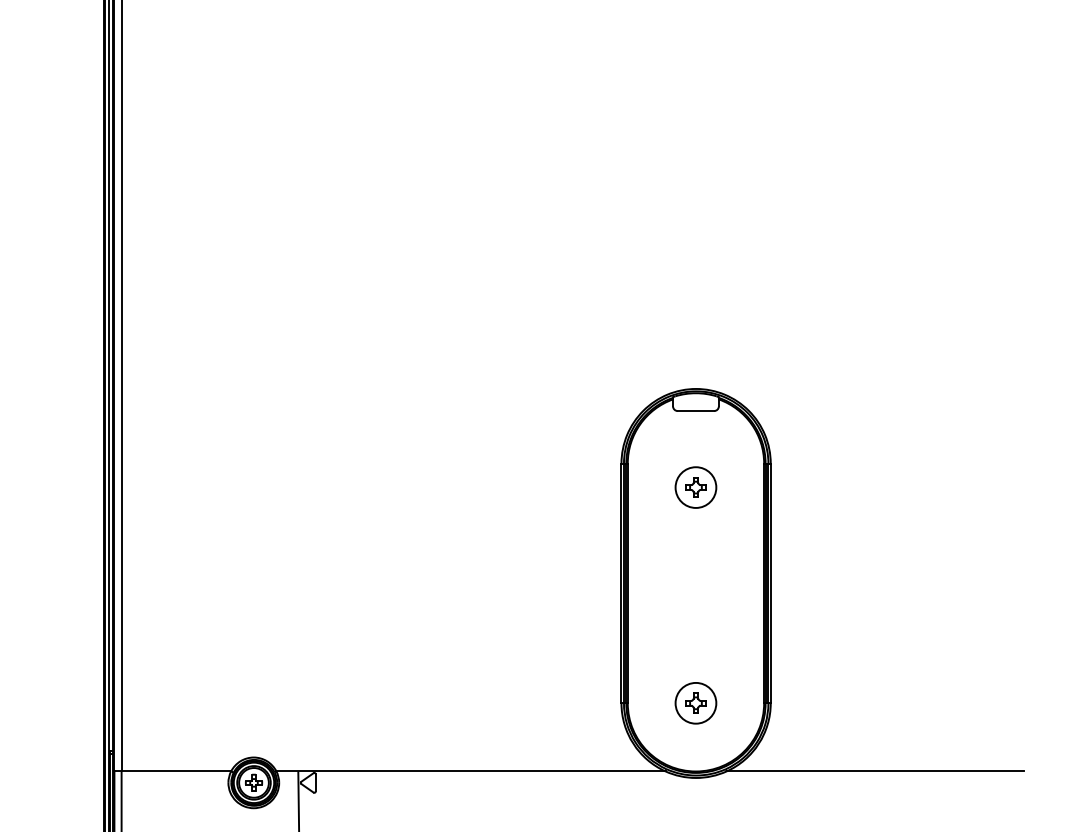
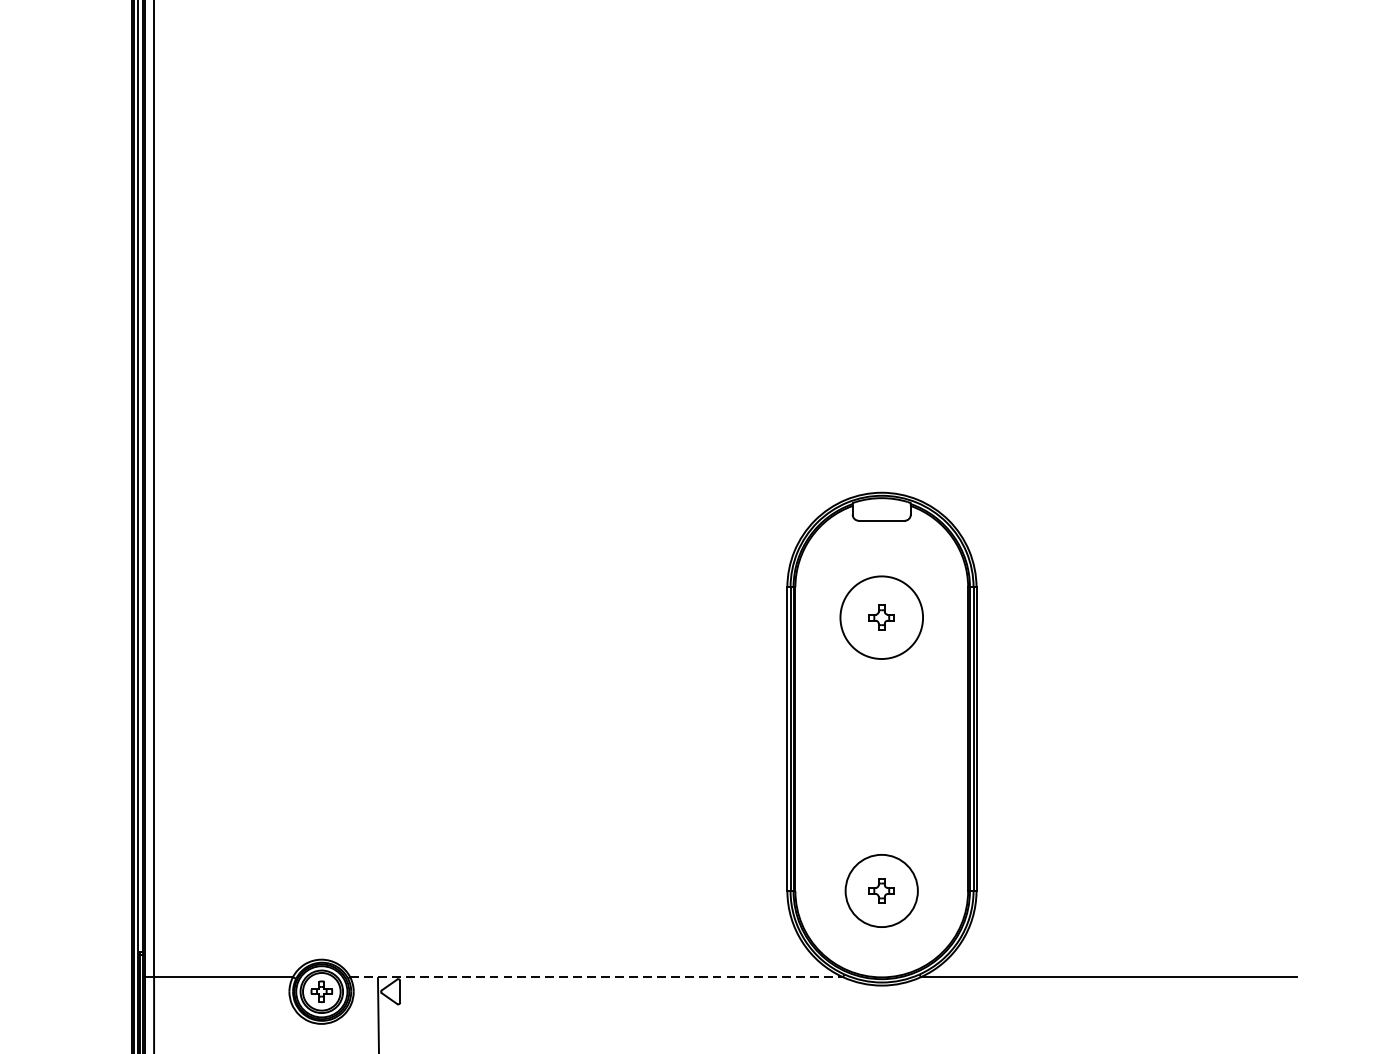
circle: (695, 487) -> (881, 617), size x1.6
circle: (695, 702) -> (881, 889), size x1.4
line: (470, 771) -> (596, 977), solid -> dashed

